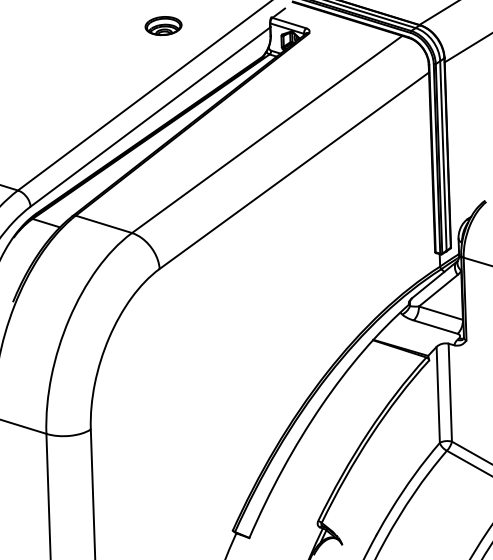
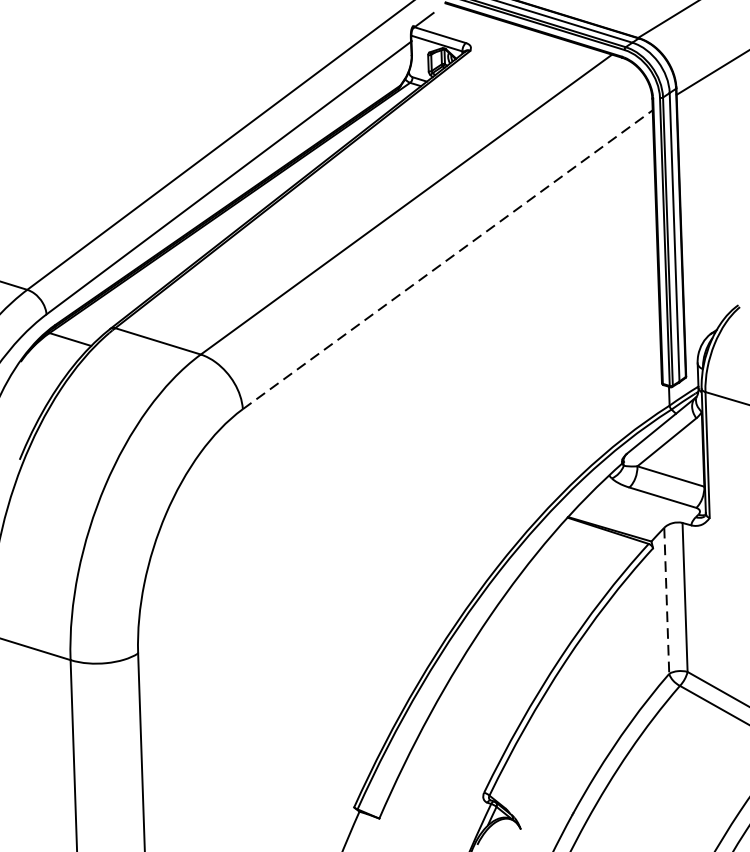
part: (163, 25) -> (248, 38), removed
line: (294, 170) -> (448, 259), solid -> dashed
line: (438, 395) -> (667, 601), solid -> dashed

